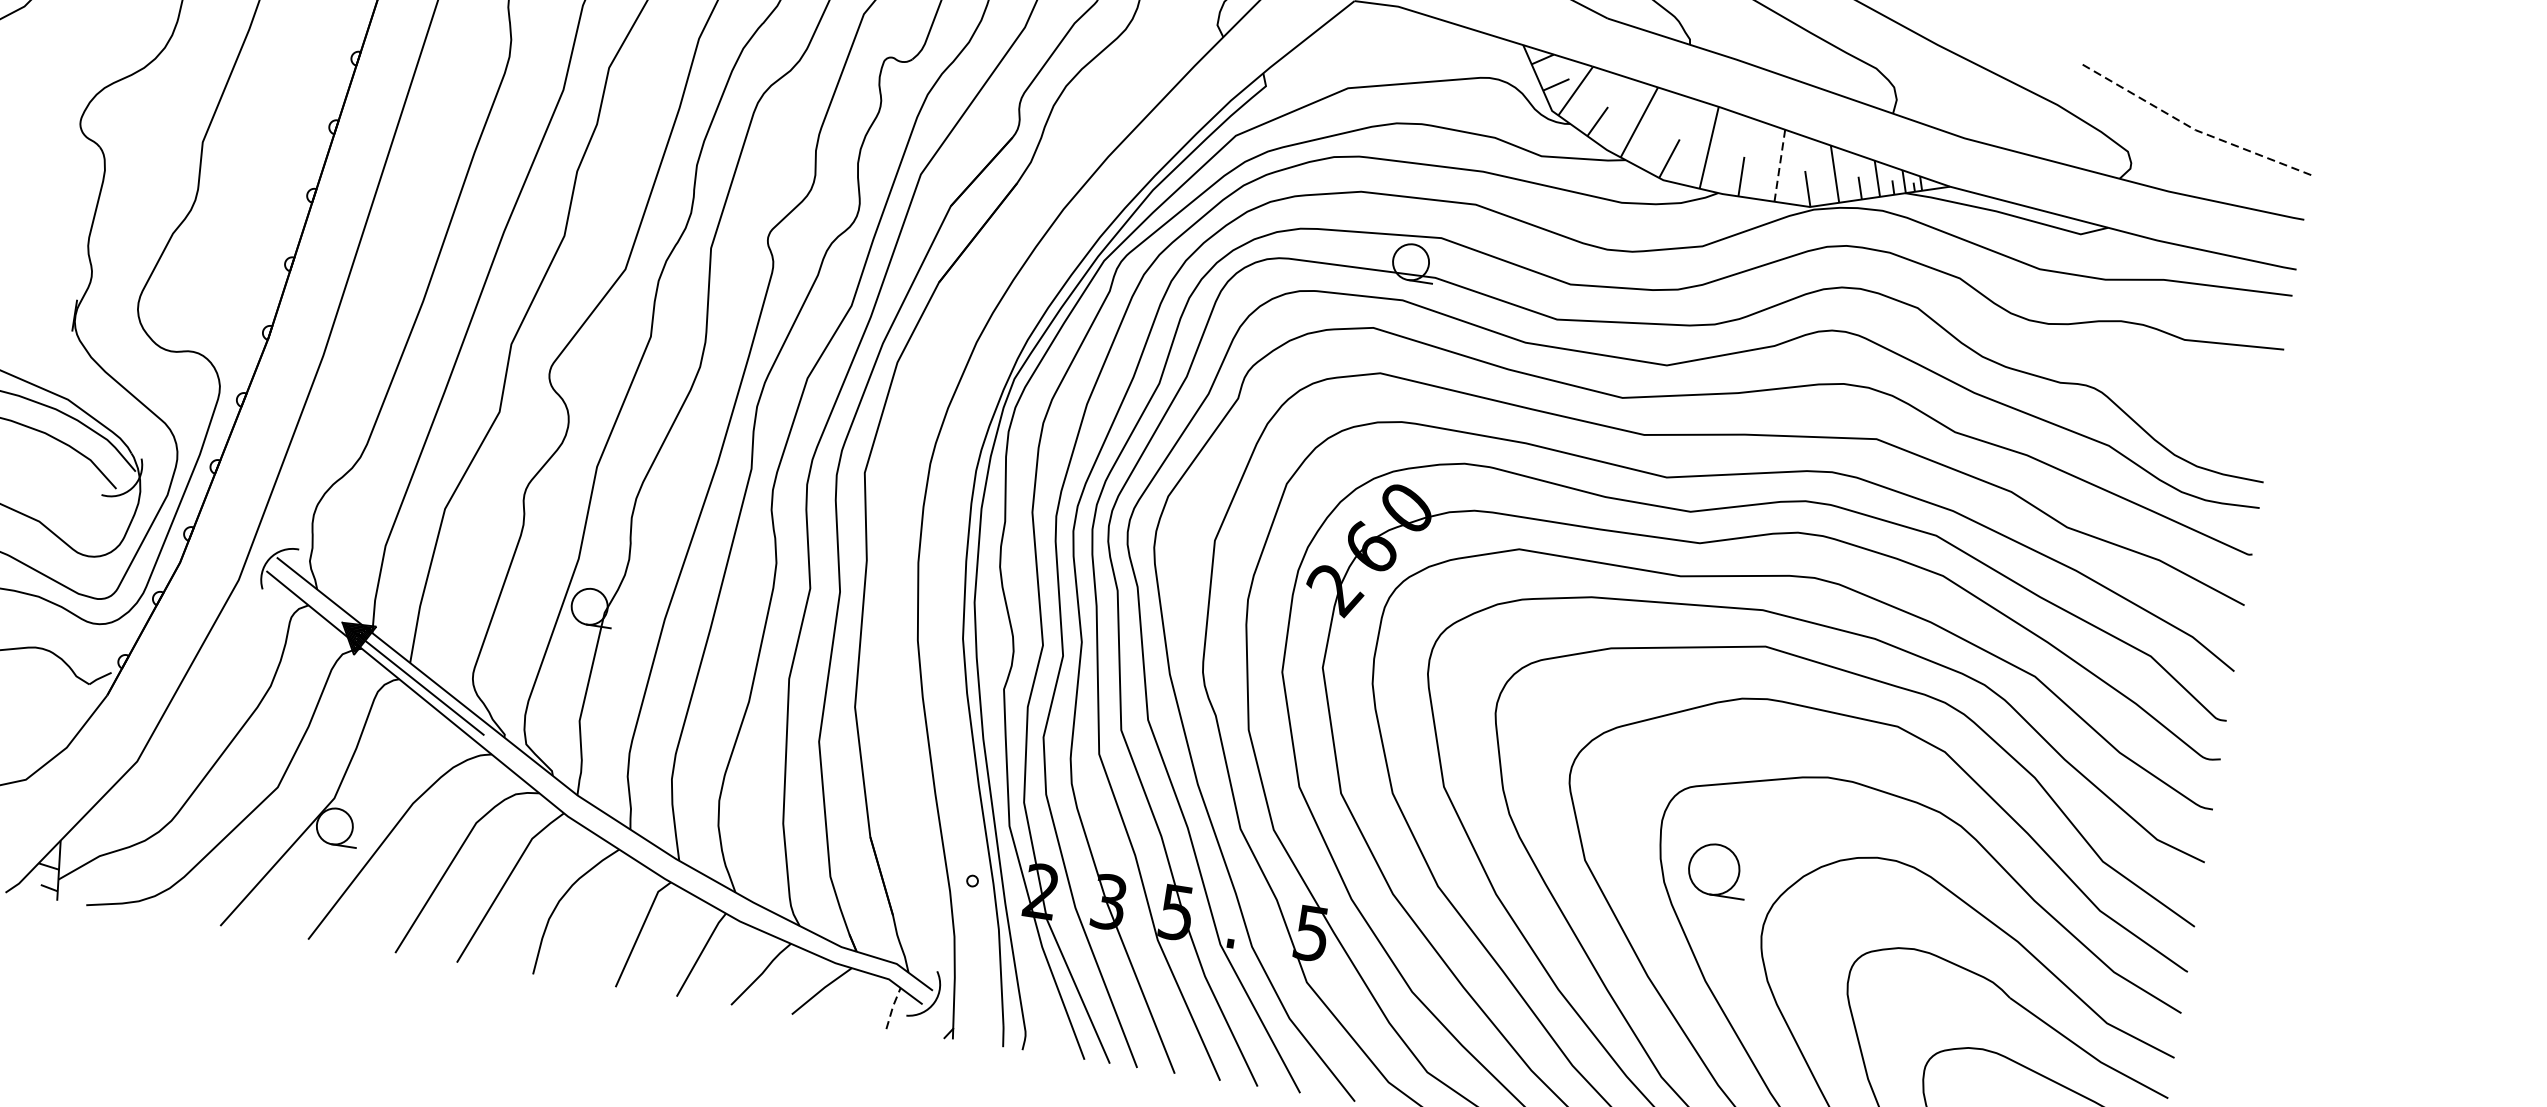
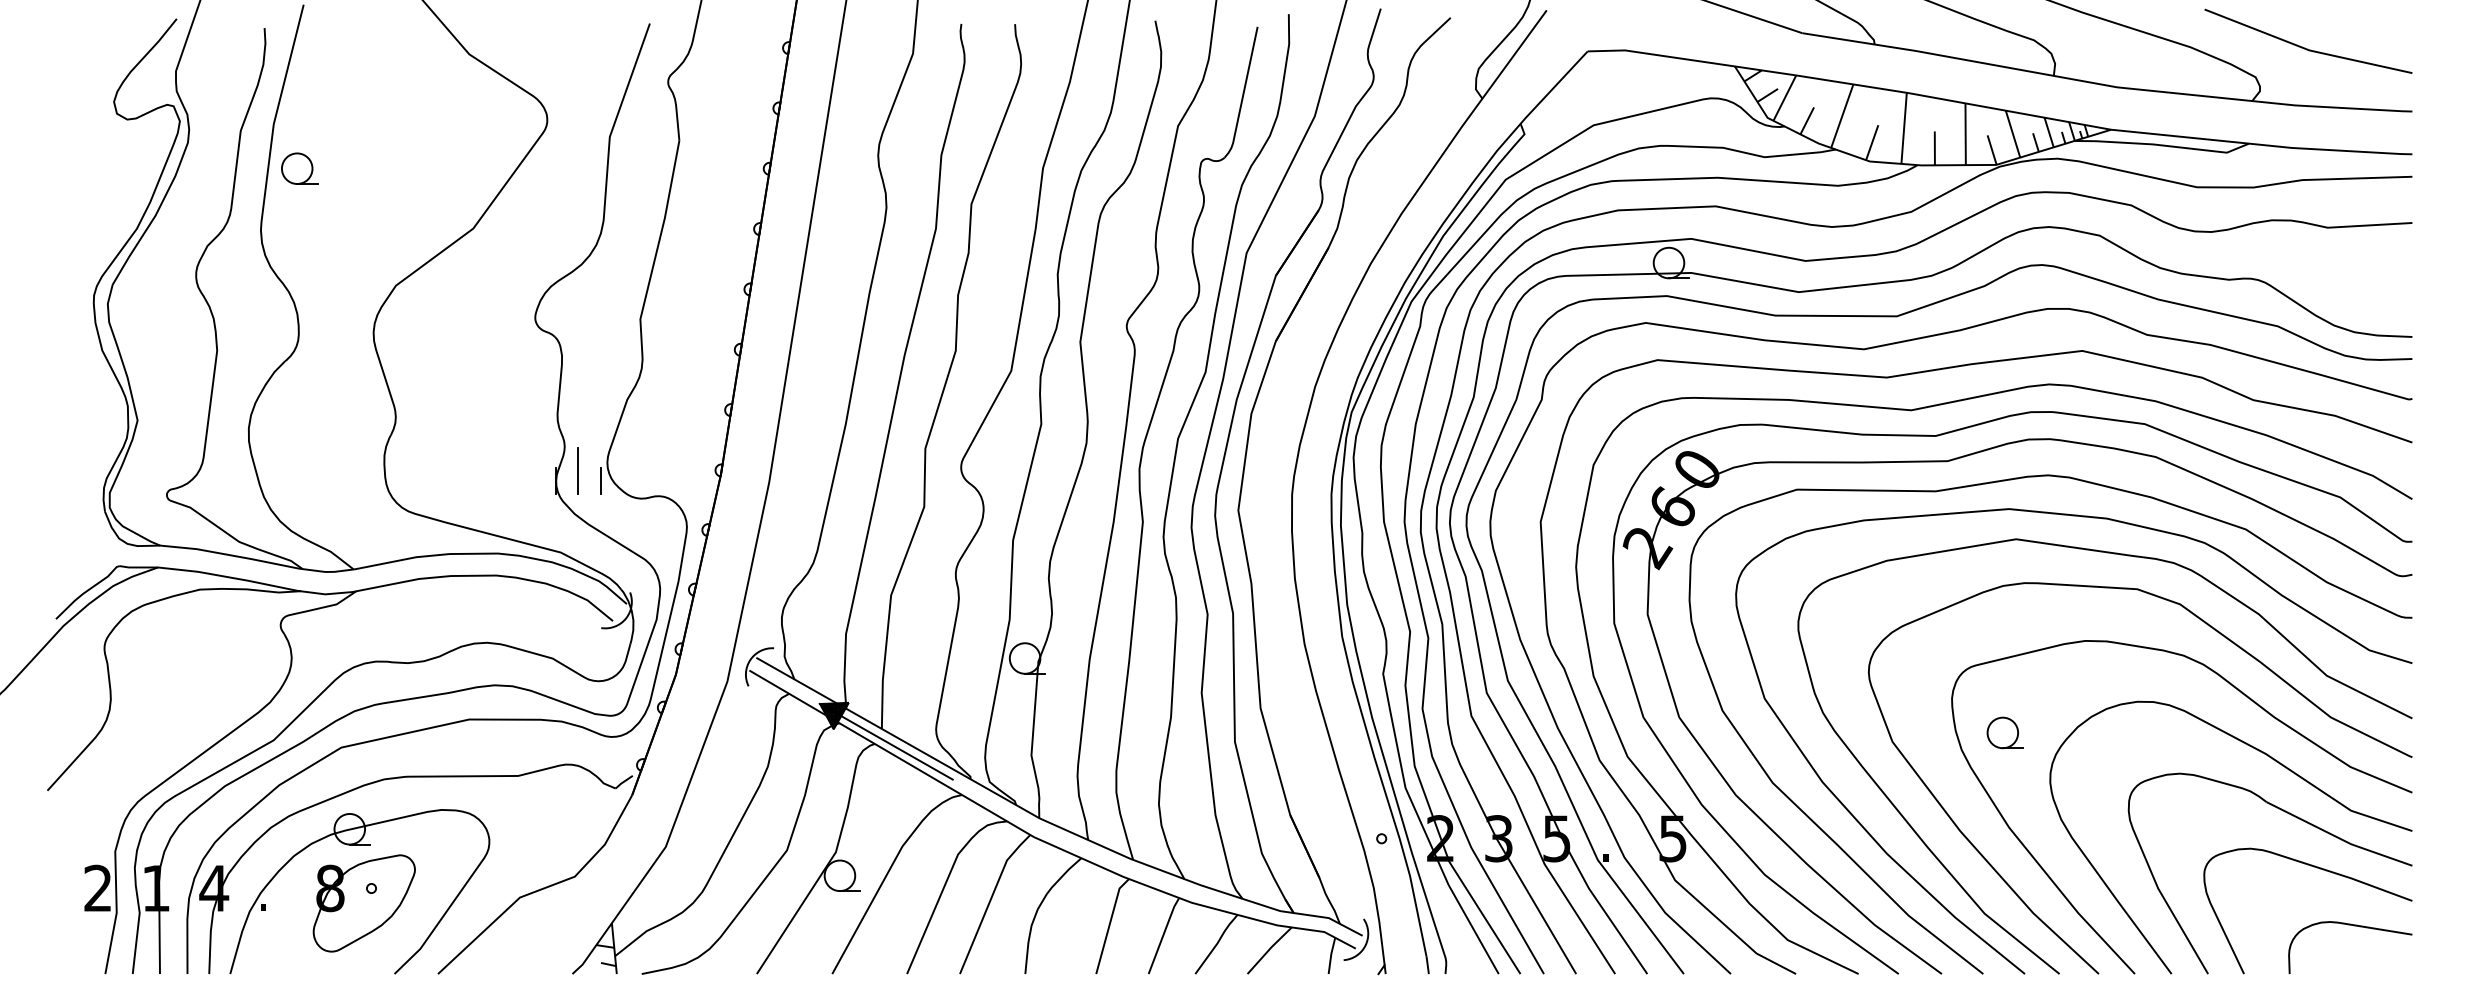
line: (2192, 128) -> (2306, 49), dashed -> solid
line: (1779, 166) -> (1965, 134), dashed -> solid
line: (103, 308) -> (578, 471), added
line: (128, 324) -> (601, 481), added
part: (1717, 869) -> (2004, 732), size x0.71
line: (893, 1006) -> (1331, 954), dashed -> solid

